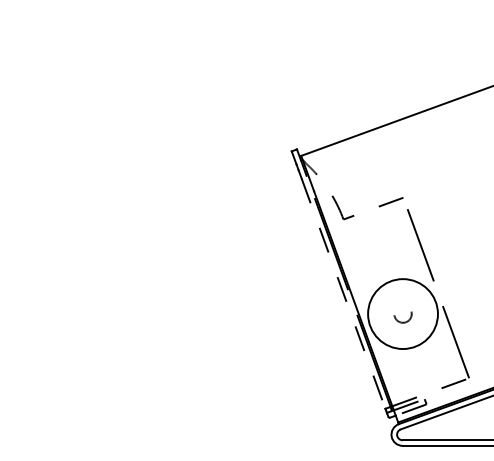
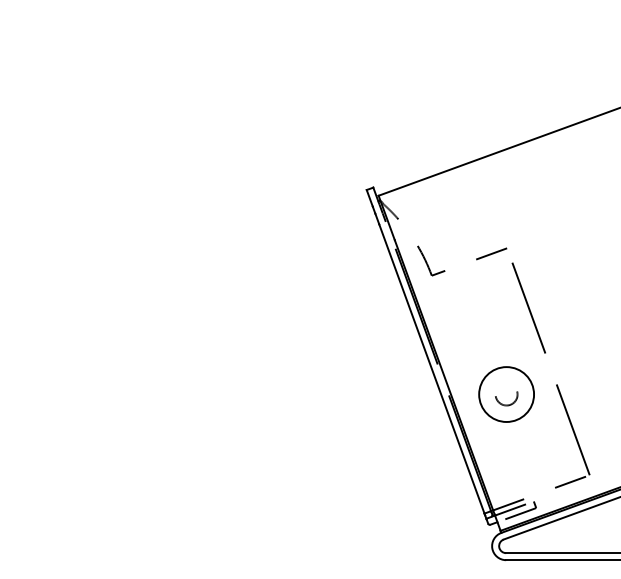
line: (343, 294) -> (431, 369), dashed -> solid
circle: (402, 313) -> (505, 393), size x0.62

